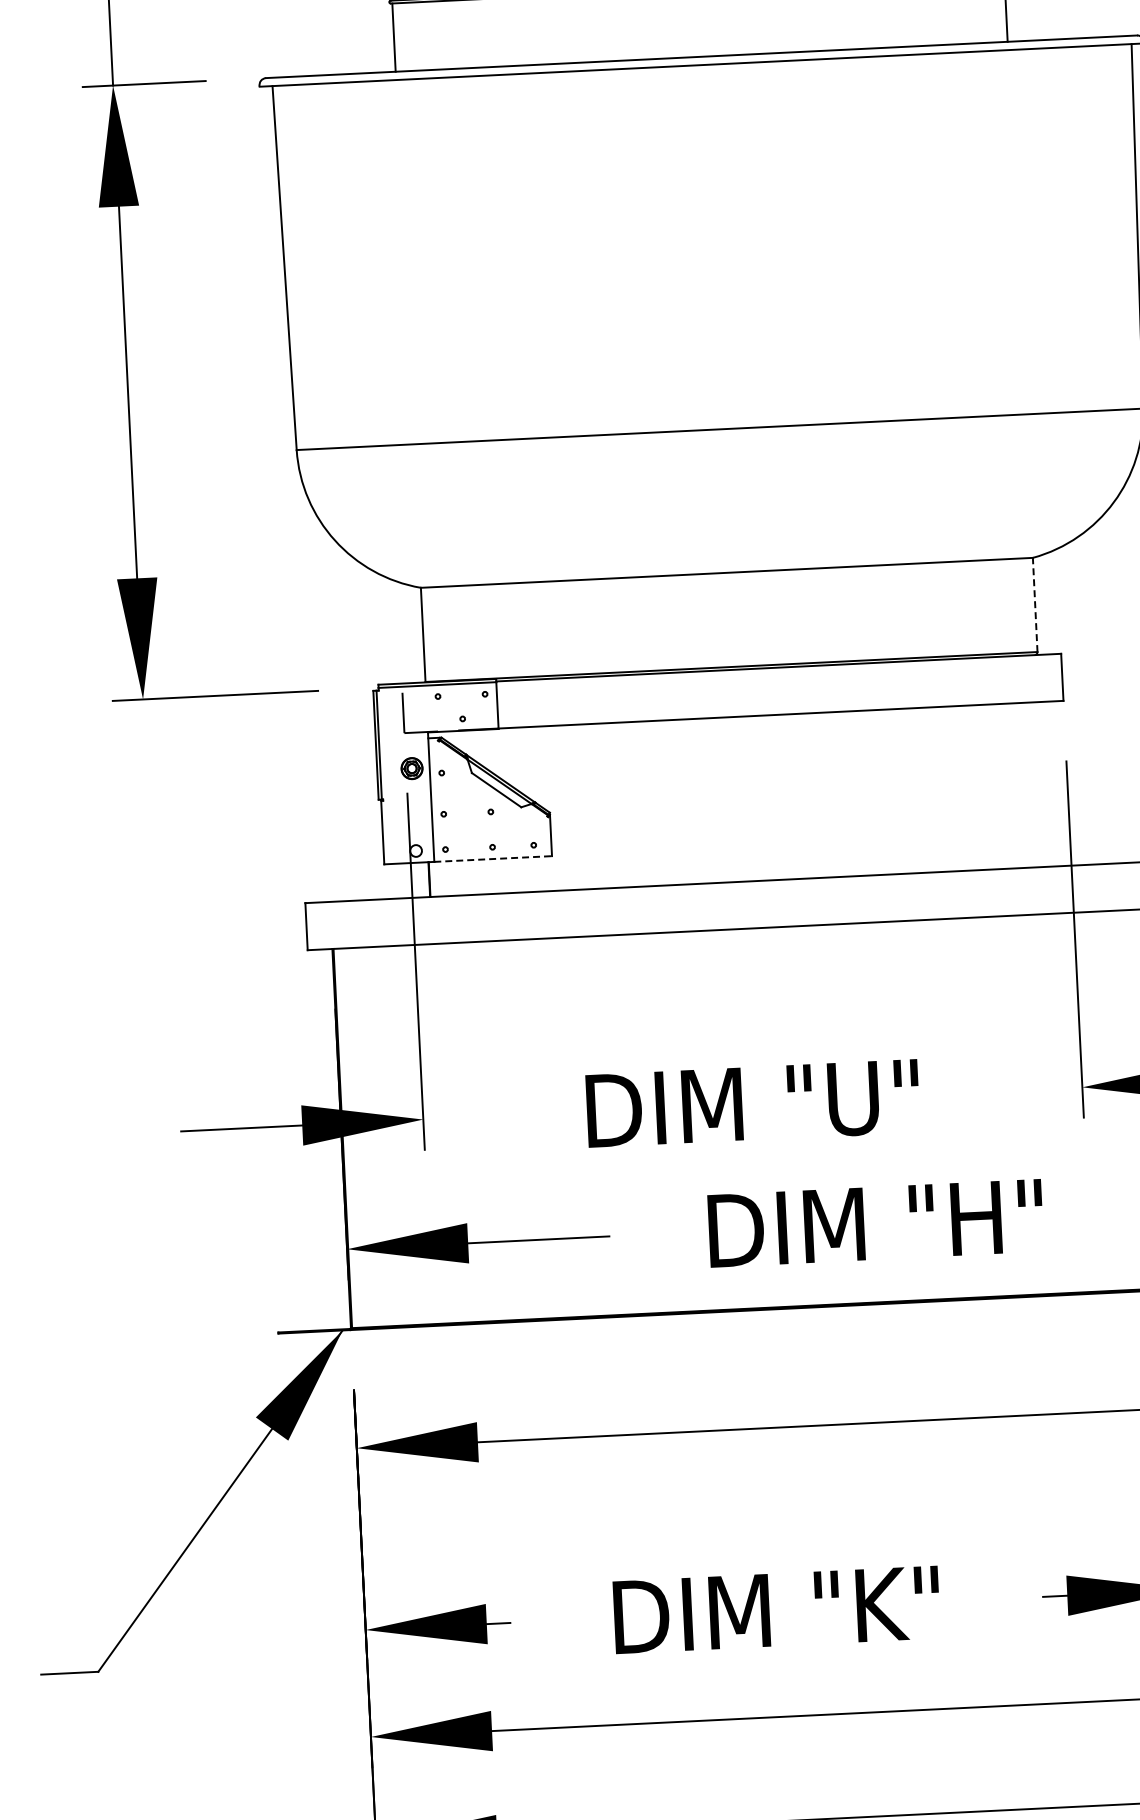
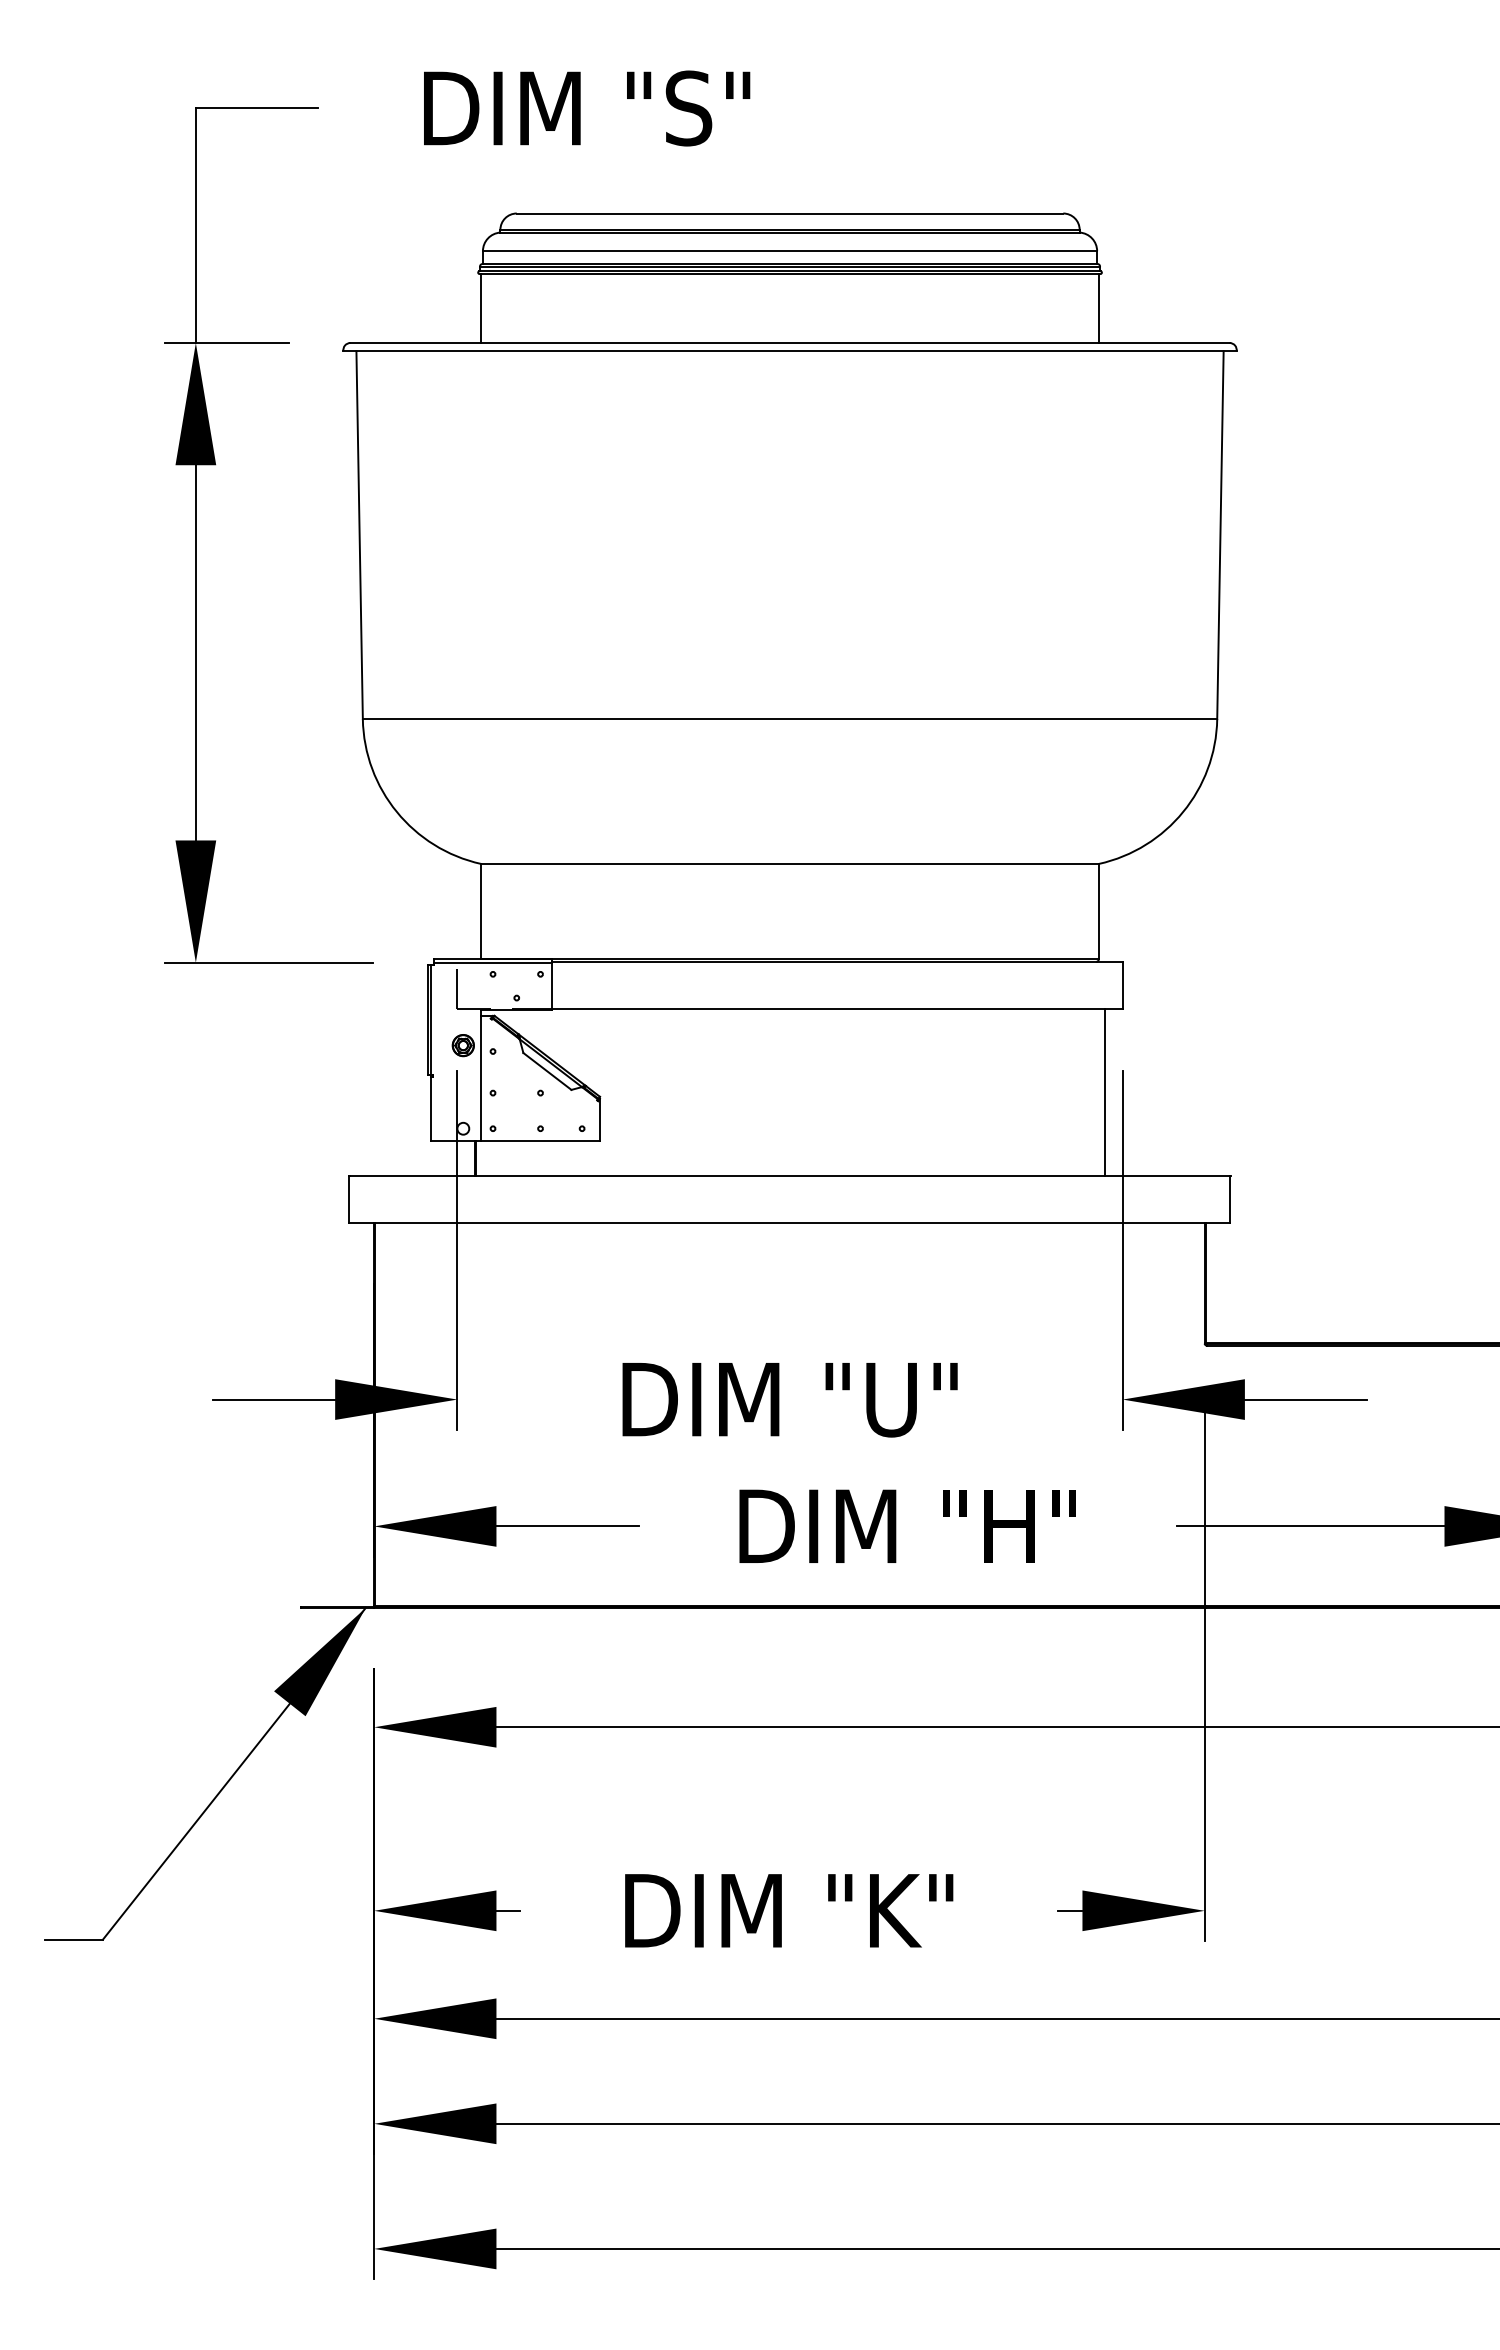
line: (1034, 605) -> (1098, 911), dashed -> solid
line: (1049, 784) -> (1104, 1092), added
line: (494, 858) -> (541, 1140), dashed -> solid

